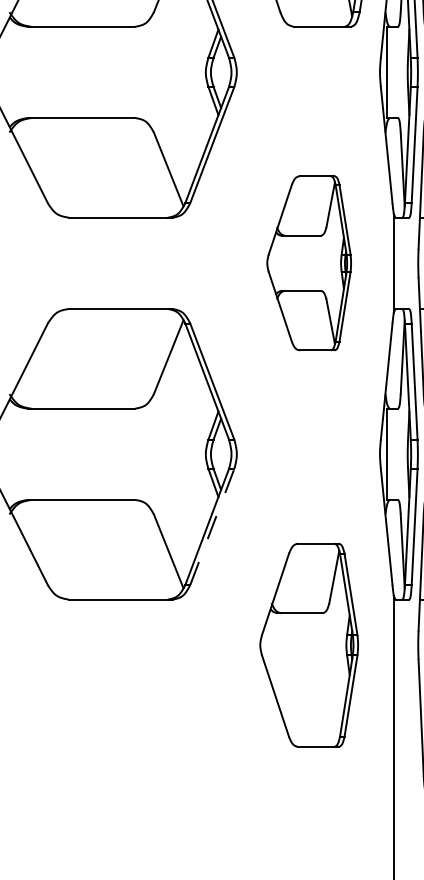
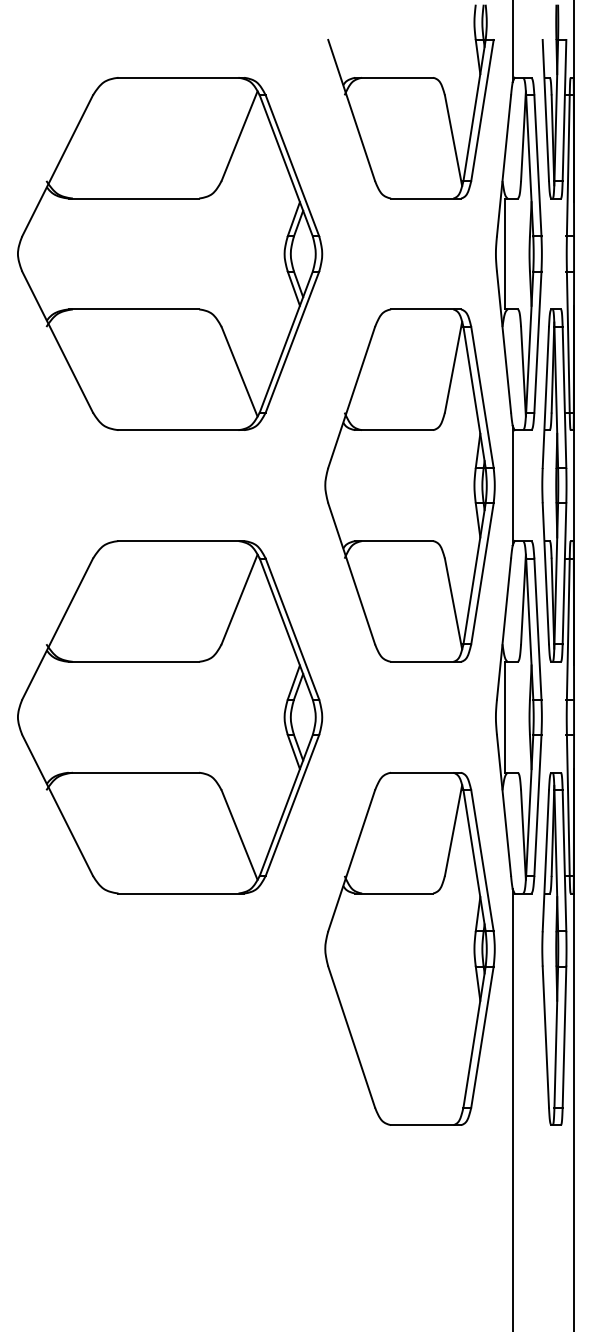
part: (308, 263) -> (409, 485), size x1.67
line: (212, 526) -> (292, 804), dashed -> solid
part: (308, 644) -> (409, 948), size x1.43

